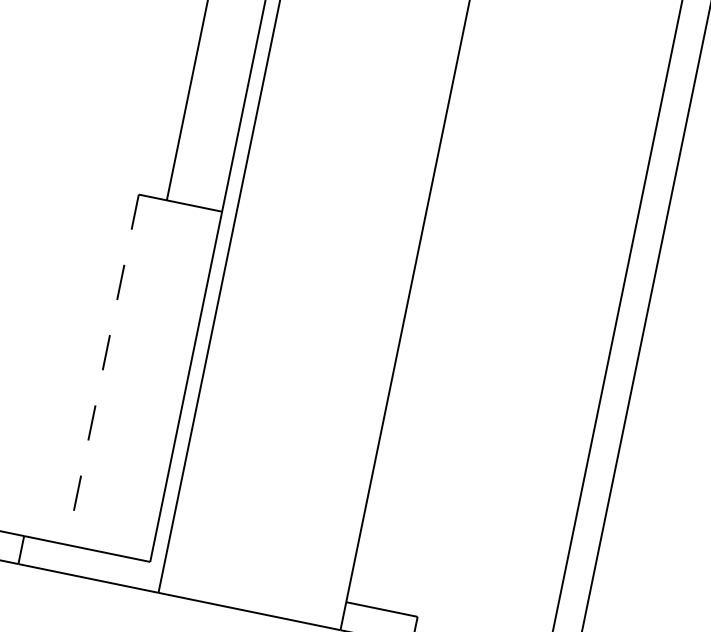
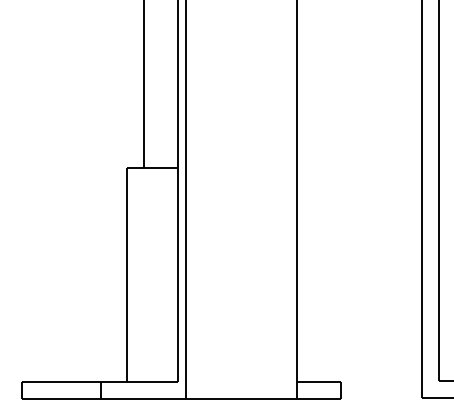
line: (102, 370) -> (126, 275), dashed -> solid

